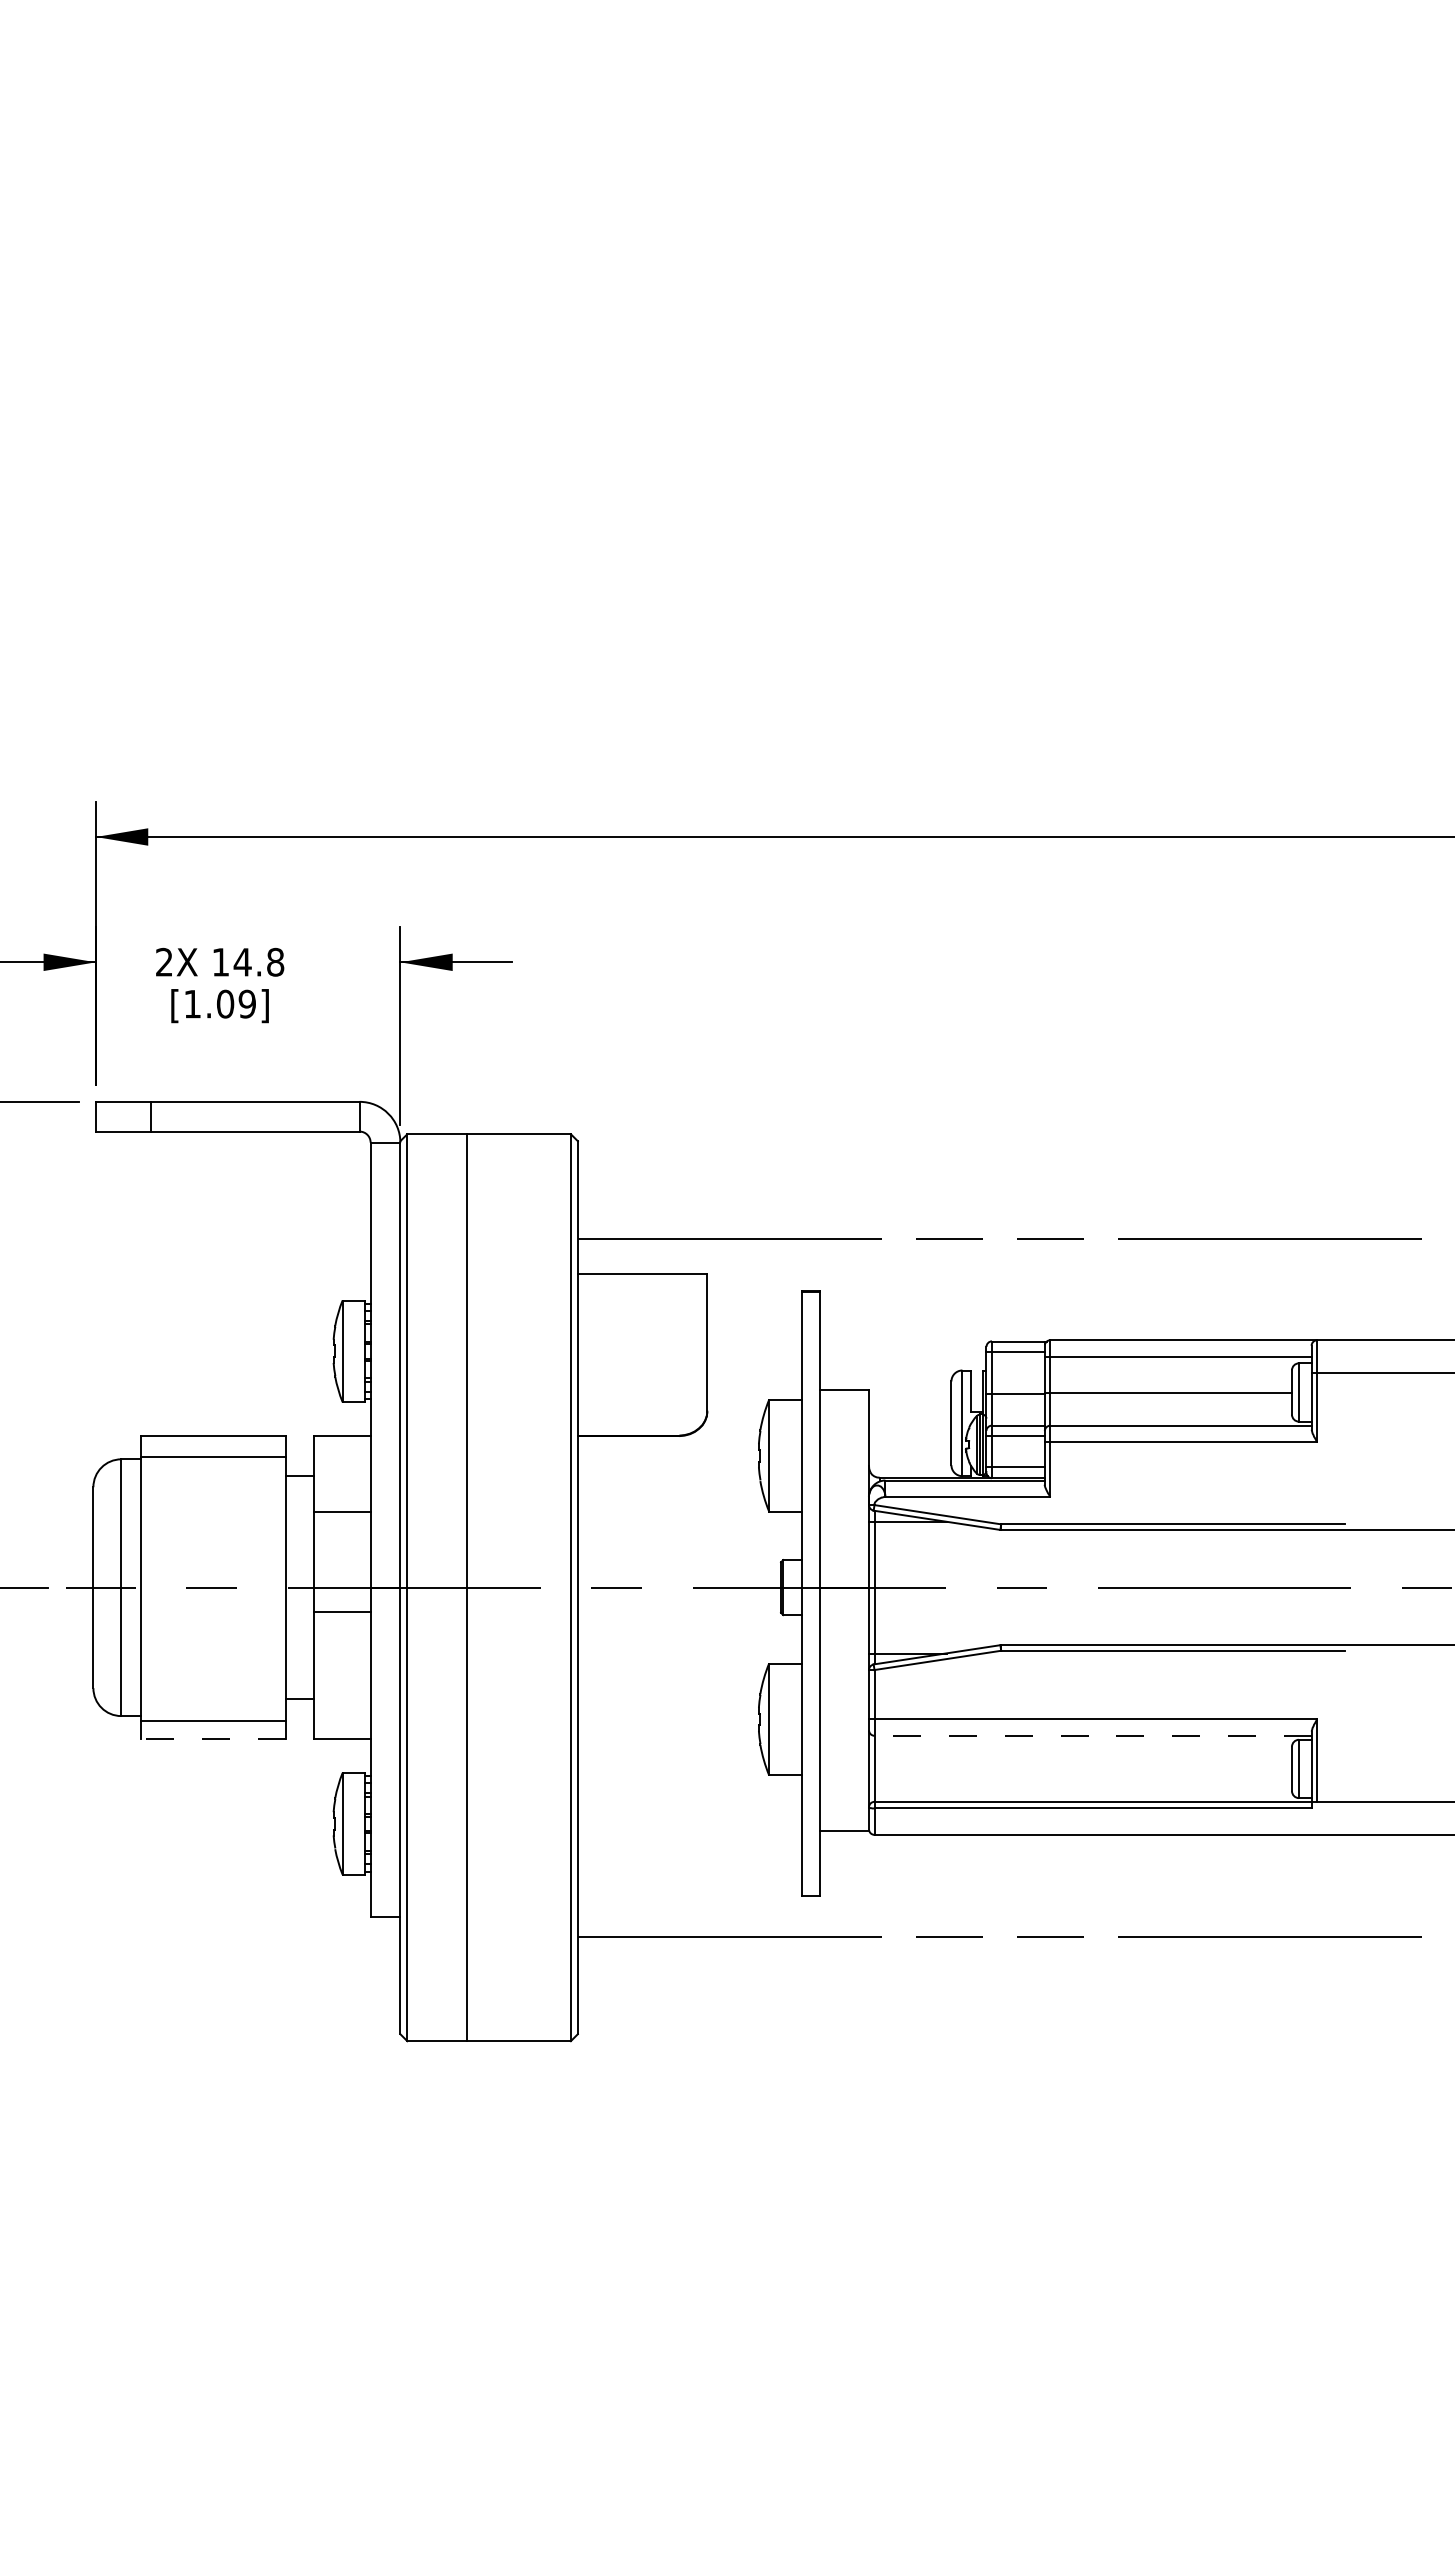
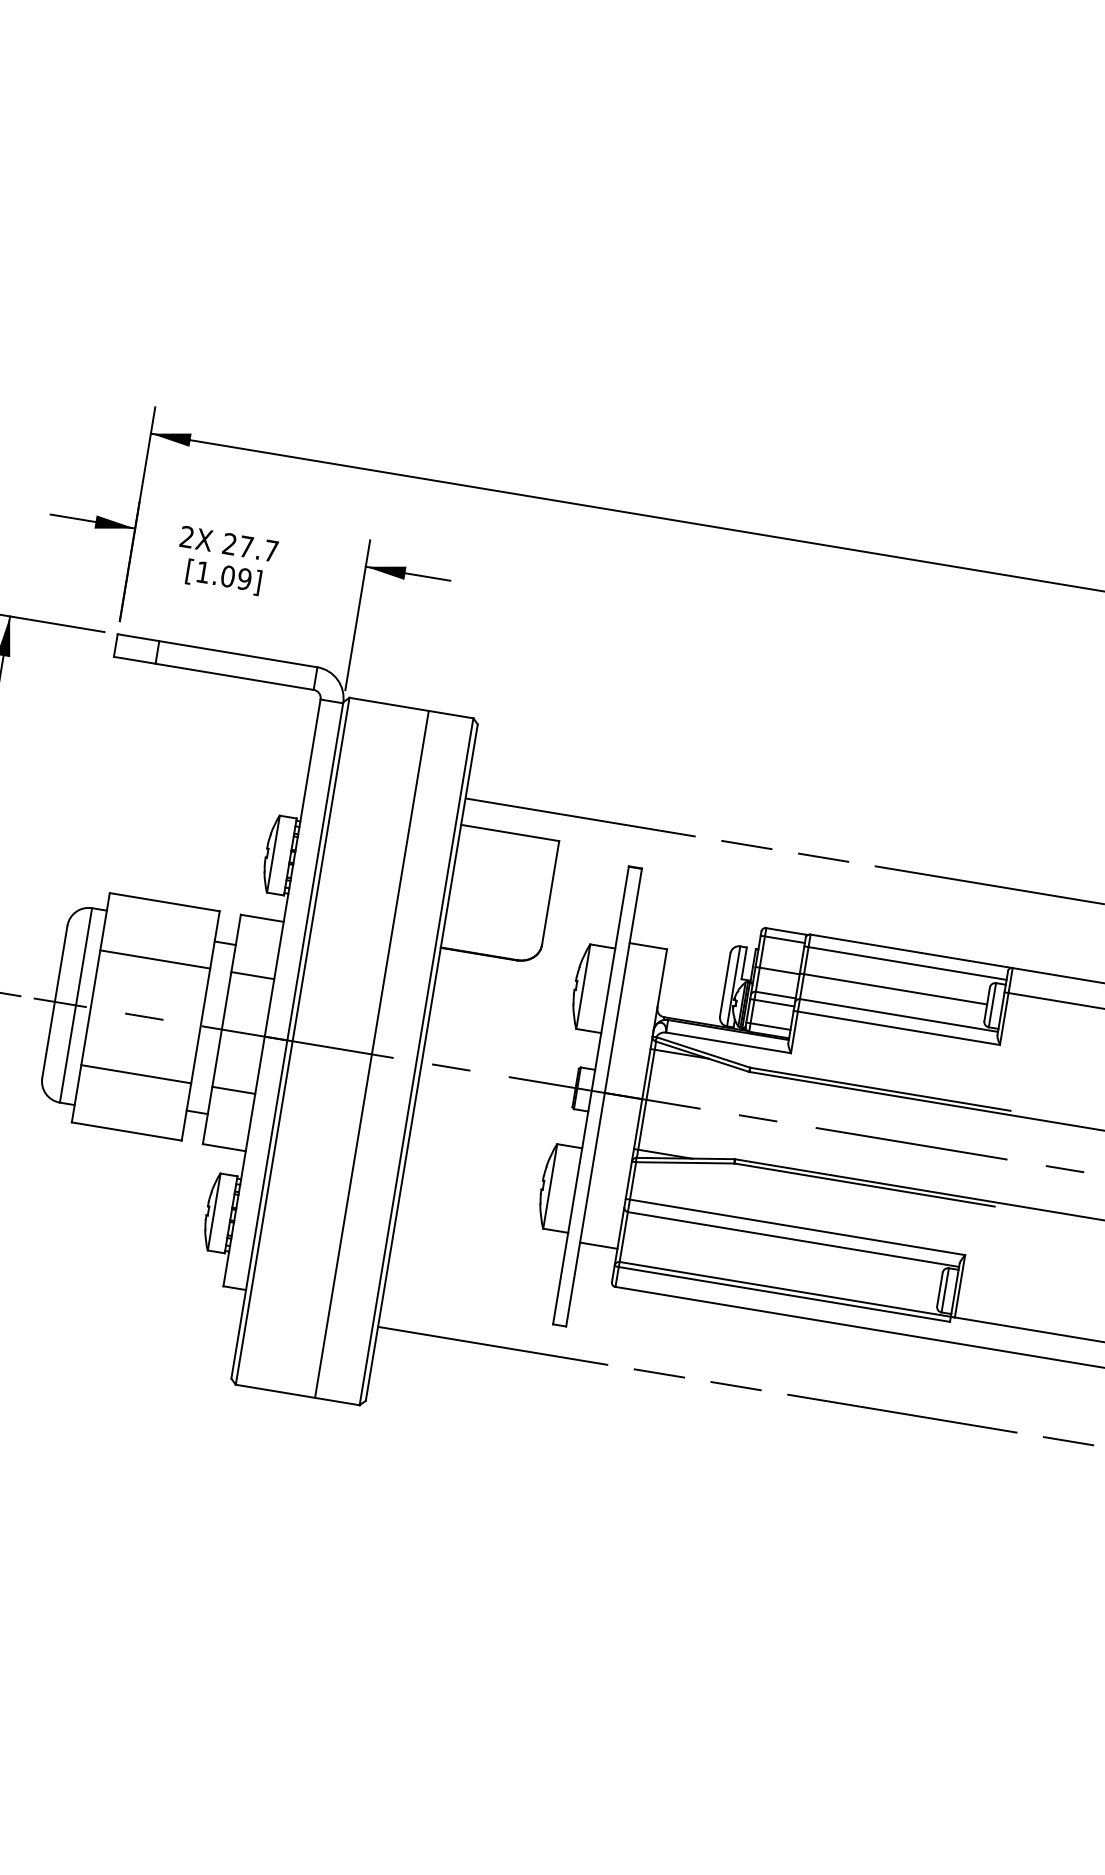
text: (248, 961) -> (250, 547), 14.8 -> 27.7
line: (212, 1456) -> (154, 959), moved
line: (467, 1587) -> (372, 1054), moved
line: (341, 1612) -> (233, 1090), moved
line: (212, 1721) -> (135, 1074), moved
line: (1093, 1735) -> (793, 1239), dashed -> solid
line: (213, 1738) -> (126, 1131), dashed -> solid
line: (843, 1831) -> (598, 1245), moved

